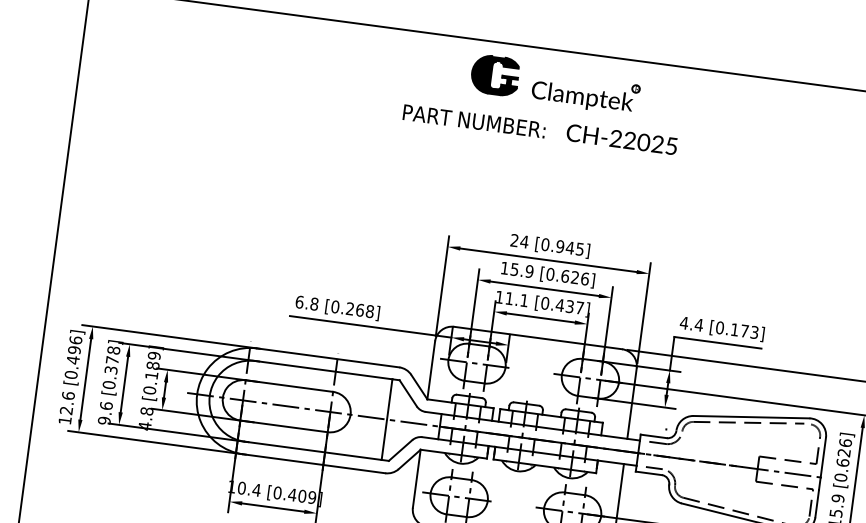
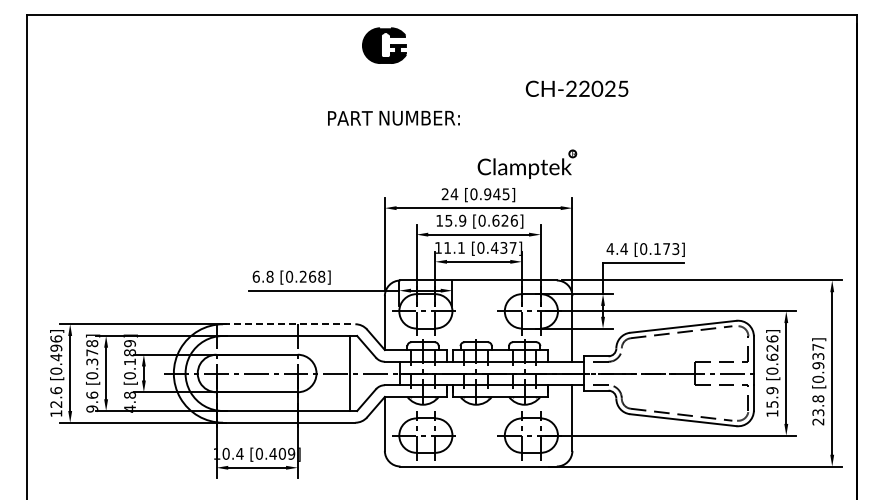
part: (495, 75) -> (384, 45), moved
part: (586, 92) -> (527, 163), moved
text: (474, 120) -> (393, 117), moved
text: (621, 139) -> (576, 88), moved
line: (328, 358) -> (289, 324), solid -> dashed

